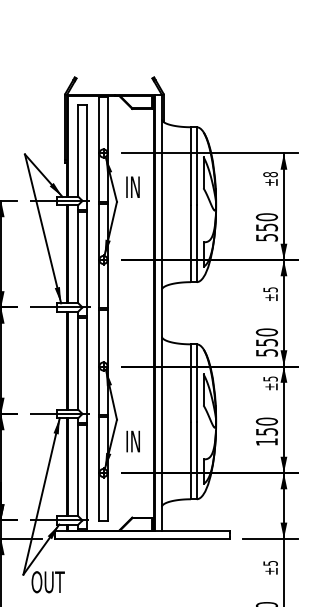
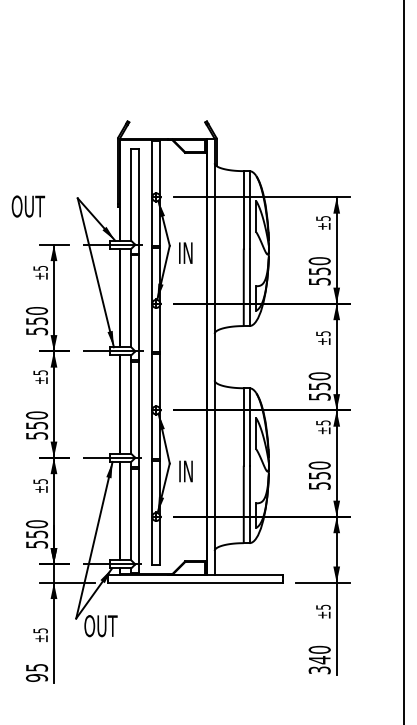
text: (270, 174) -> (323, 218), ±8 -> ±5
text: (132, 186) -> (185, 252), moved
text: (132, 441) -> (185, 471), moved
text: (266, 441) -> (319, 485), 150 -> 550

